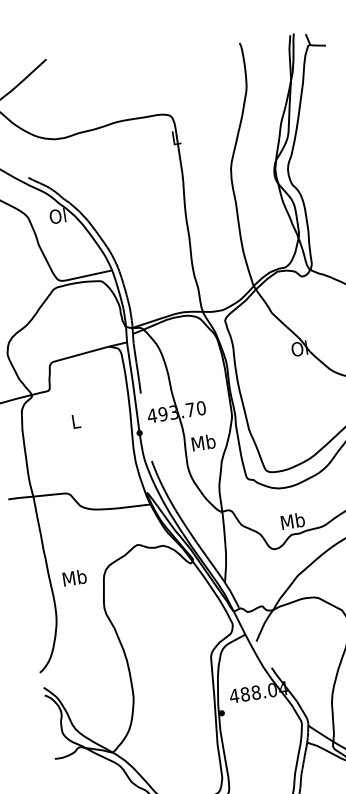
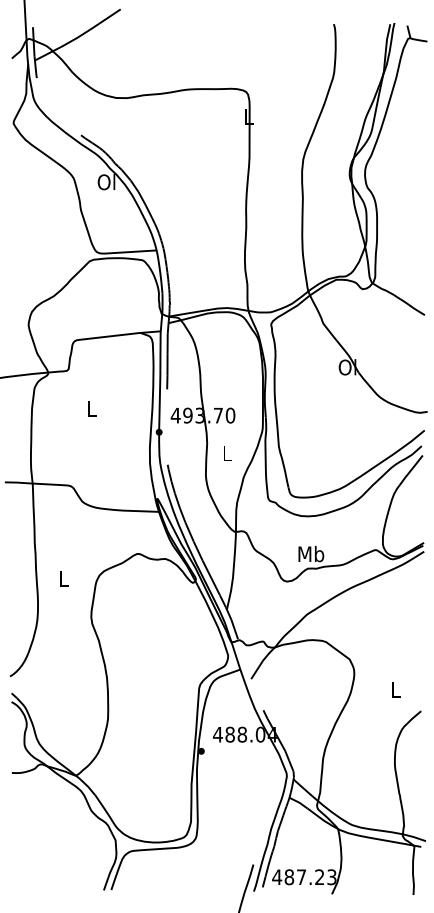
text: (203, 442) -> (227, 453), Mb -> L
text: (74, 577) -> (63, 578), Mb -> L

